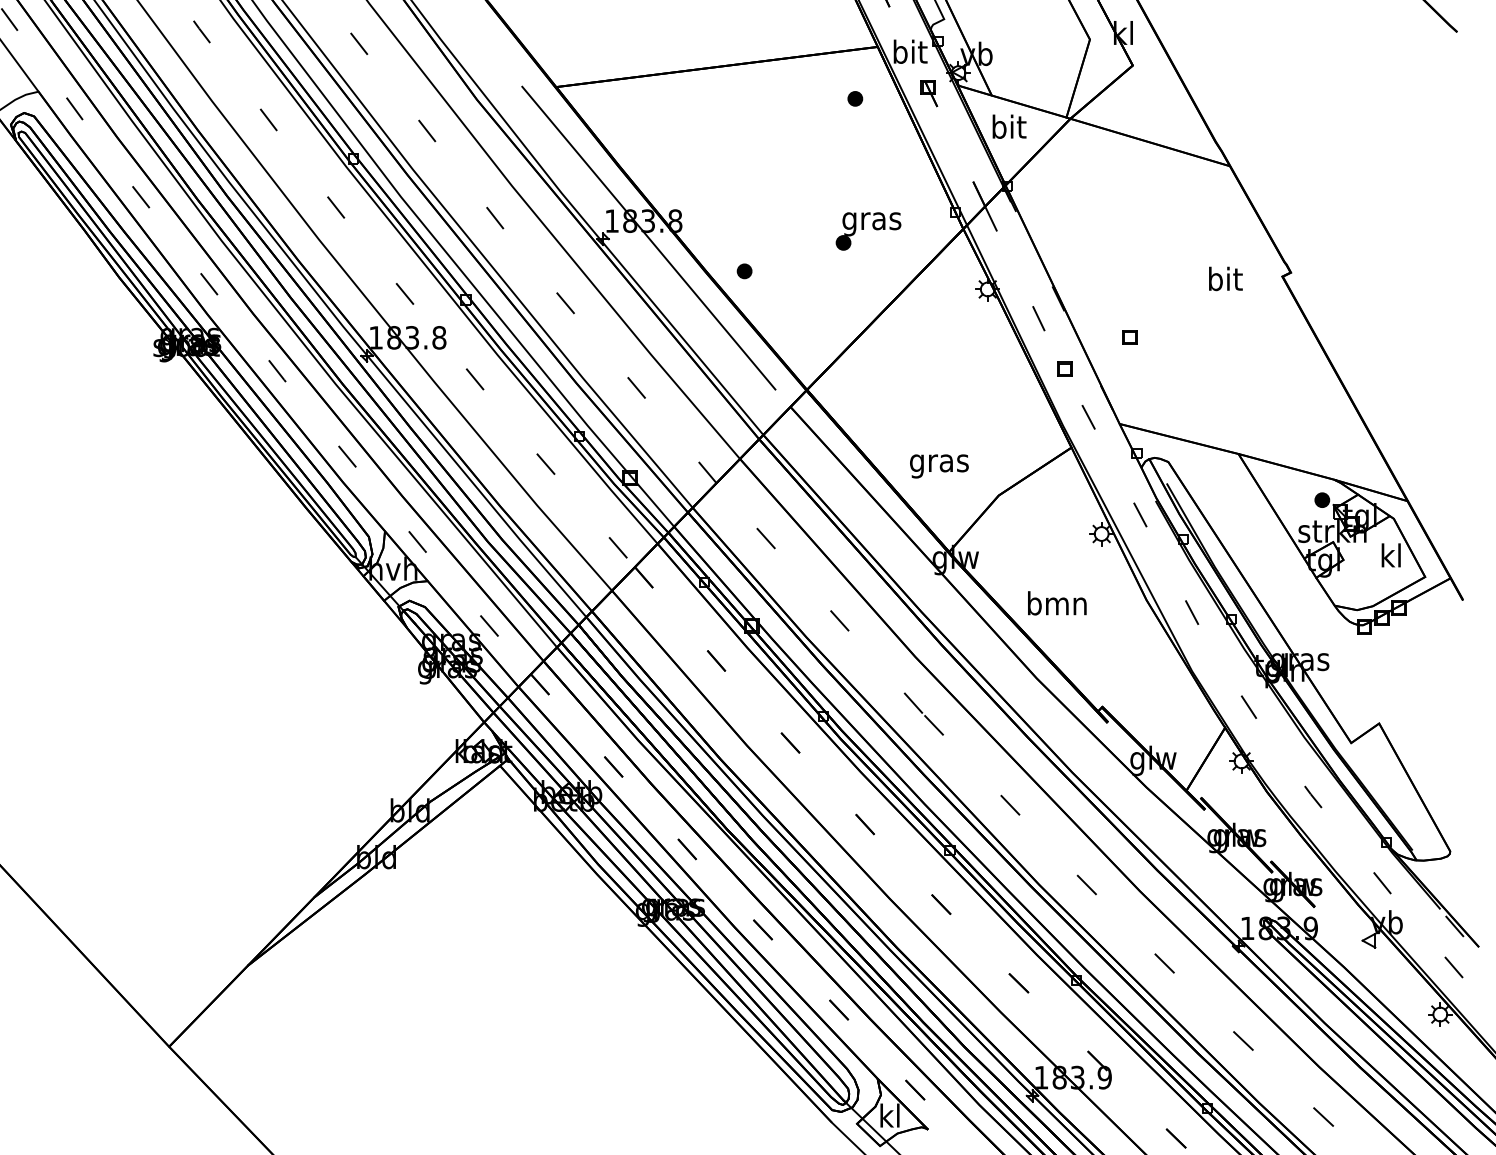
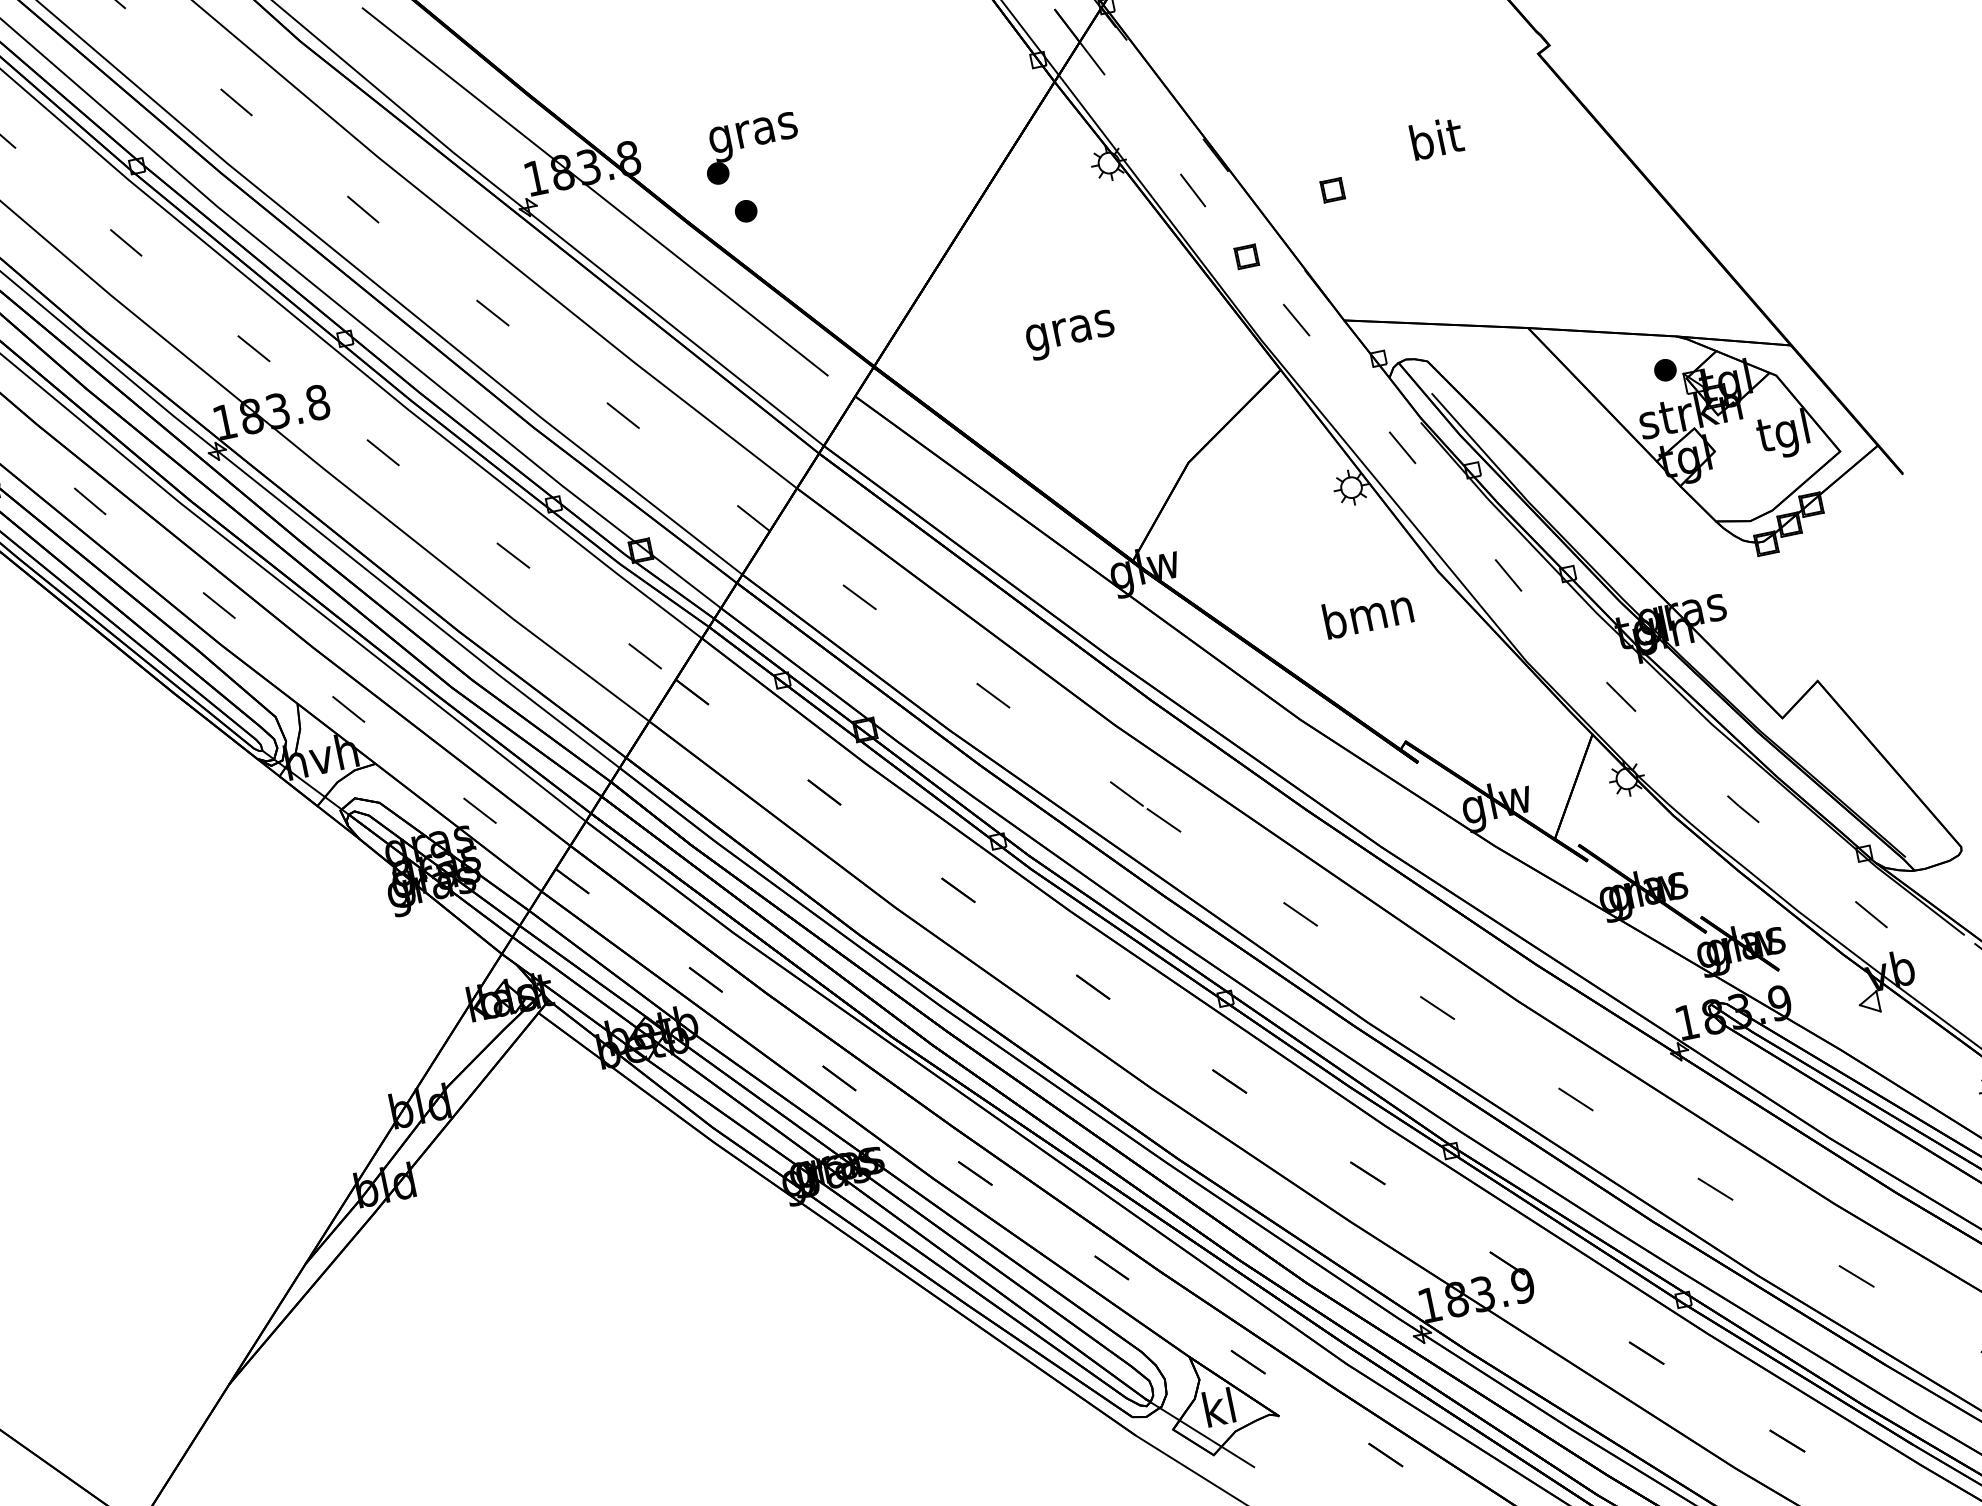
part: (868, 231) -> (751, 149), moved
text: (1225, 278) -> (1436, 137), moved
text: (939, 466) -> (1070, 335), moved
text: (1390, 558) -> (1783, 434), kl -> tgl
text: (1057, 603) -> (1368, 613), moved

